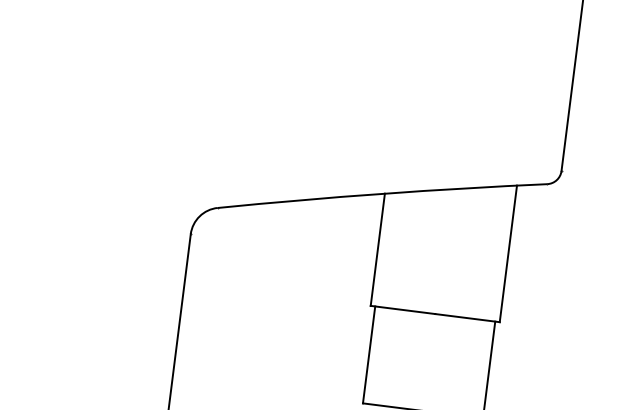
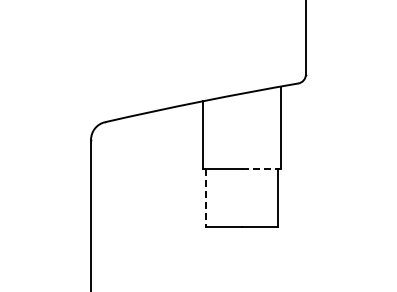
line: (467, 317) -> (261, 168), solid -> dashed
line: (368, 355) -> (205, 198), solid -> dashed

